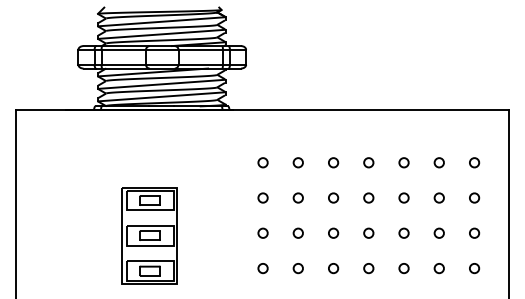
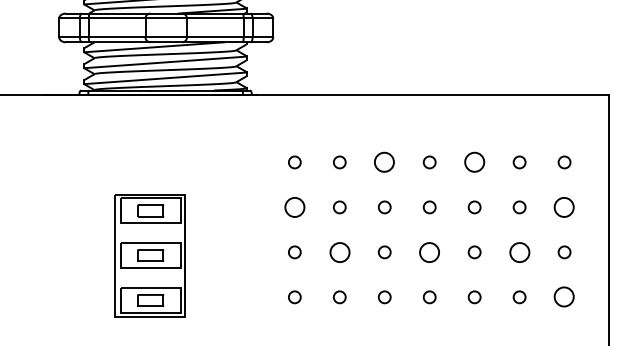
circle: (333, 162) -> (384, 162), size x1.6
circle: (403, 162) -> (473, 162), size x1.6
circle: (262, 197) -> (294, 206), size x1.6
circle: (474, 197) -> (564, 206), size x1.6
circle: (297, 232) -> (338, 251), size x1.6
circle: (368, 232) -> (429, 251), size x1.6
circle: (438, 232) -> (518, 251), size x1.6
circle: (474, 268) -> (564, 297), size x1.6

